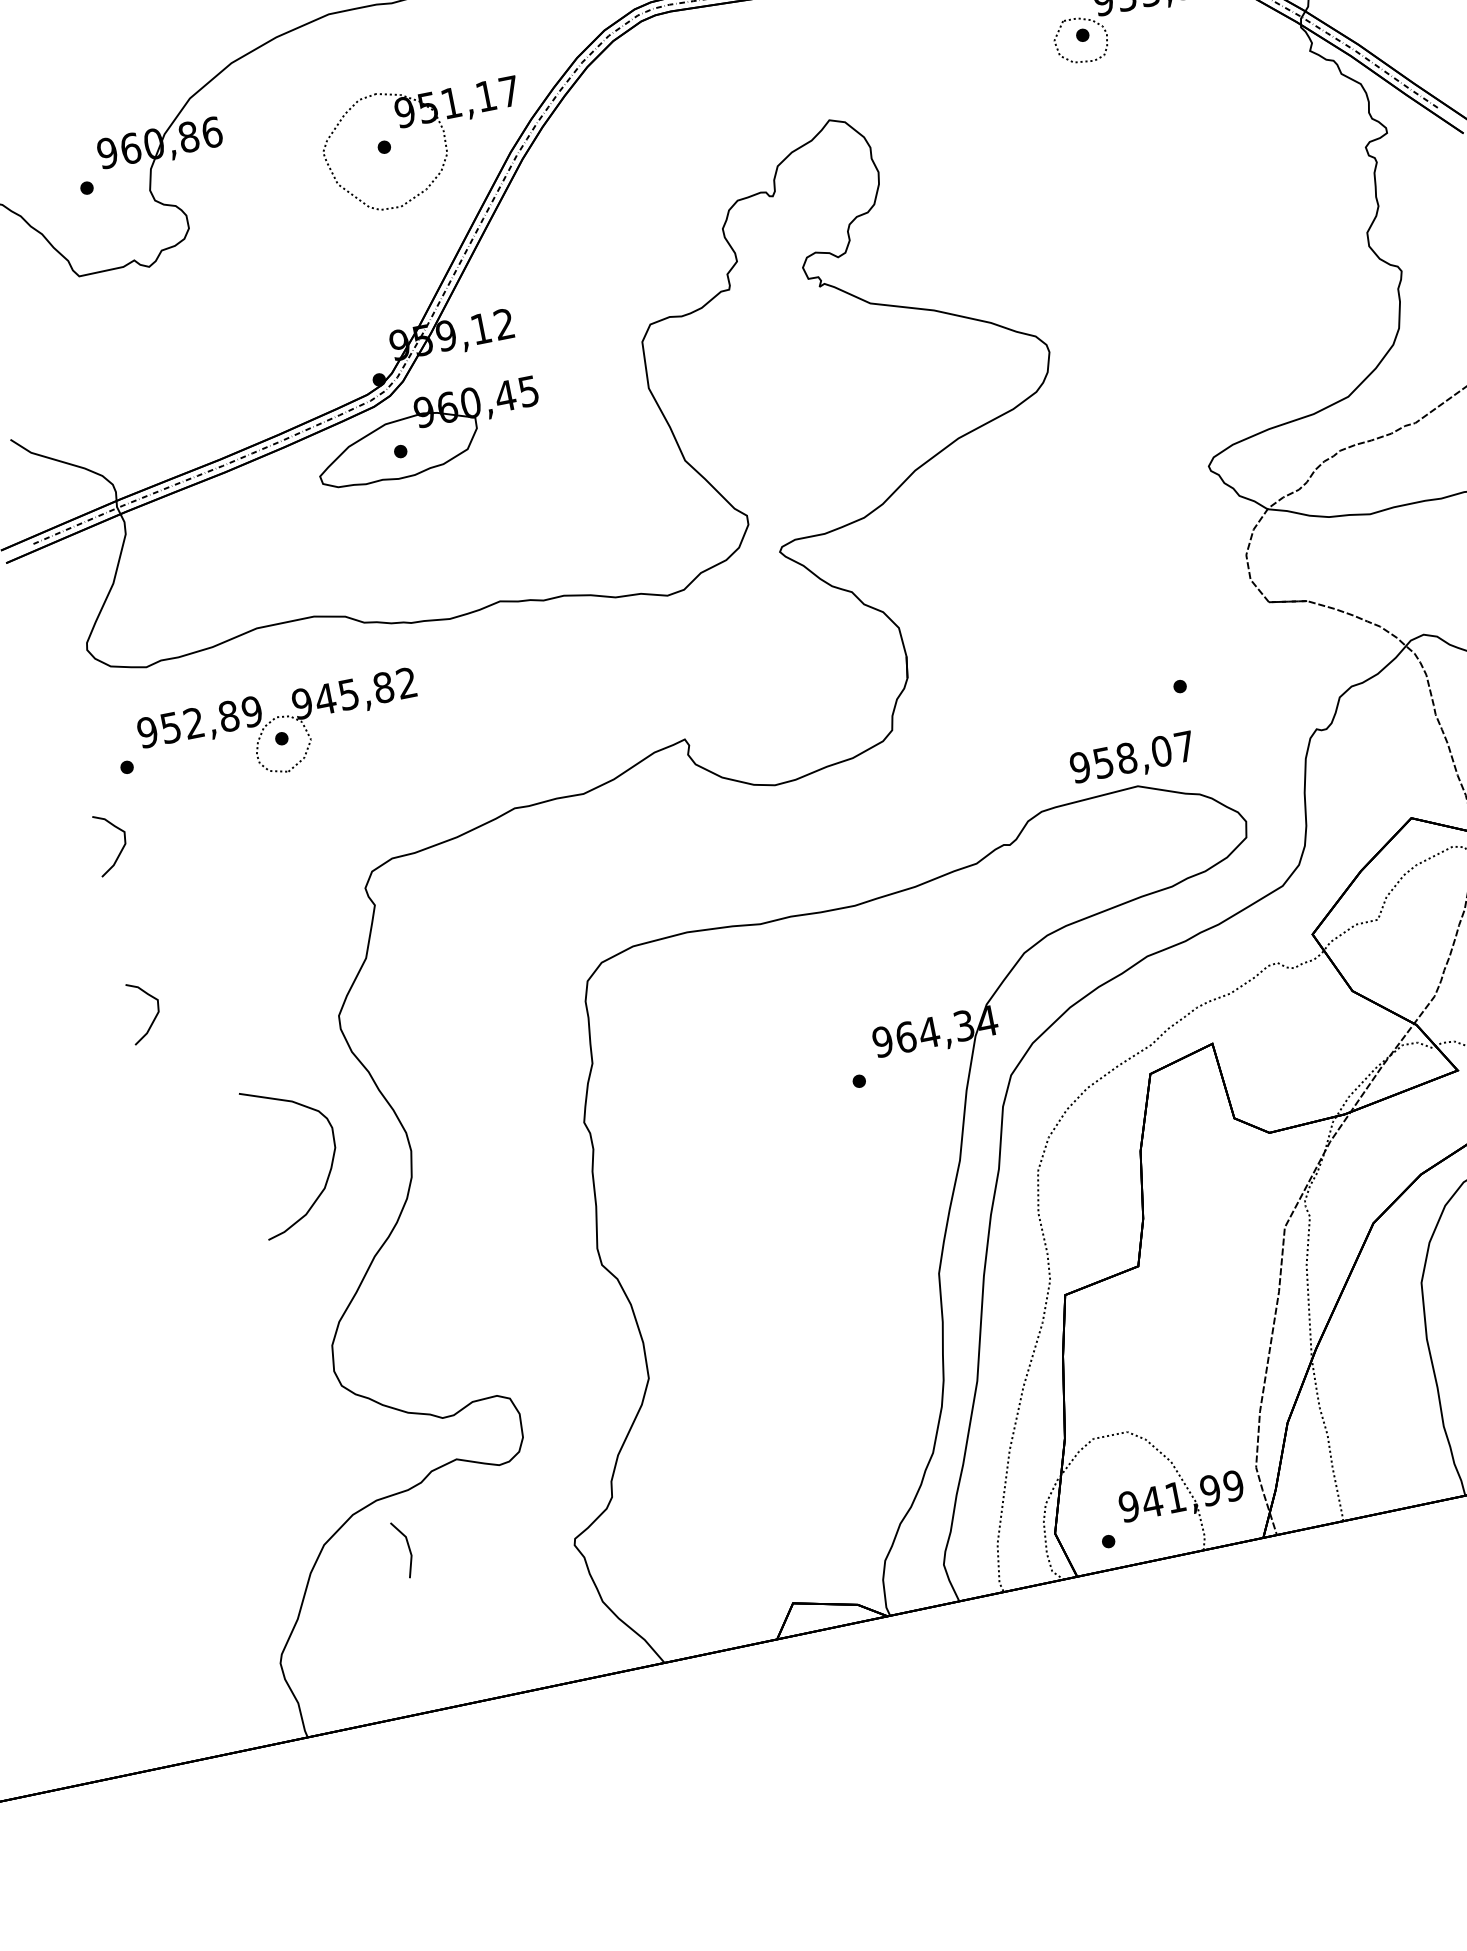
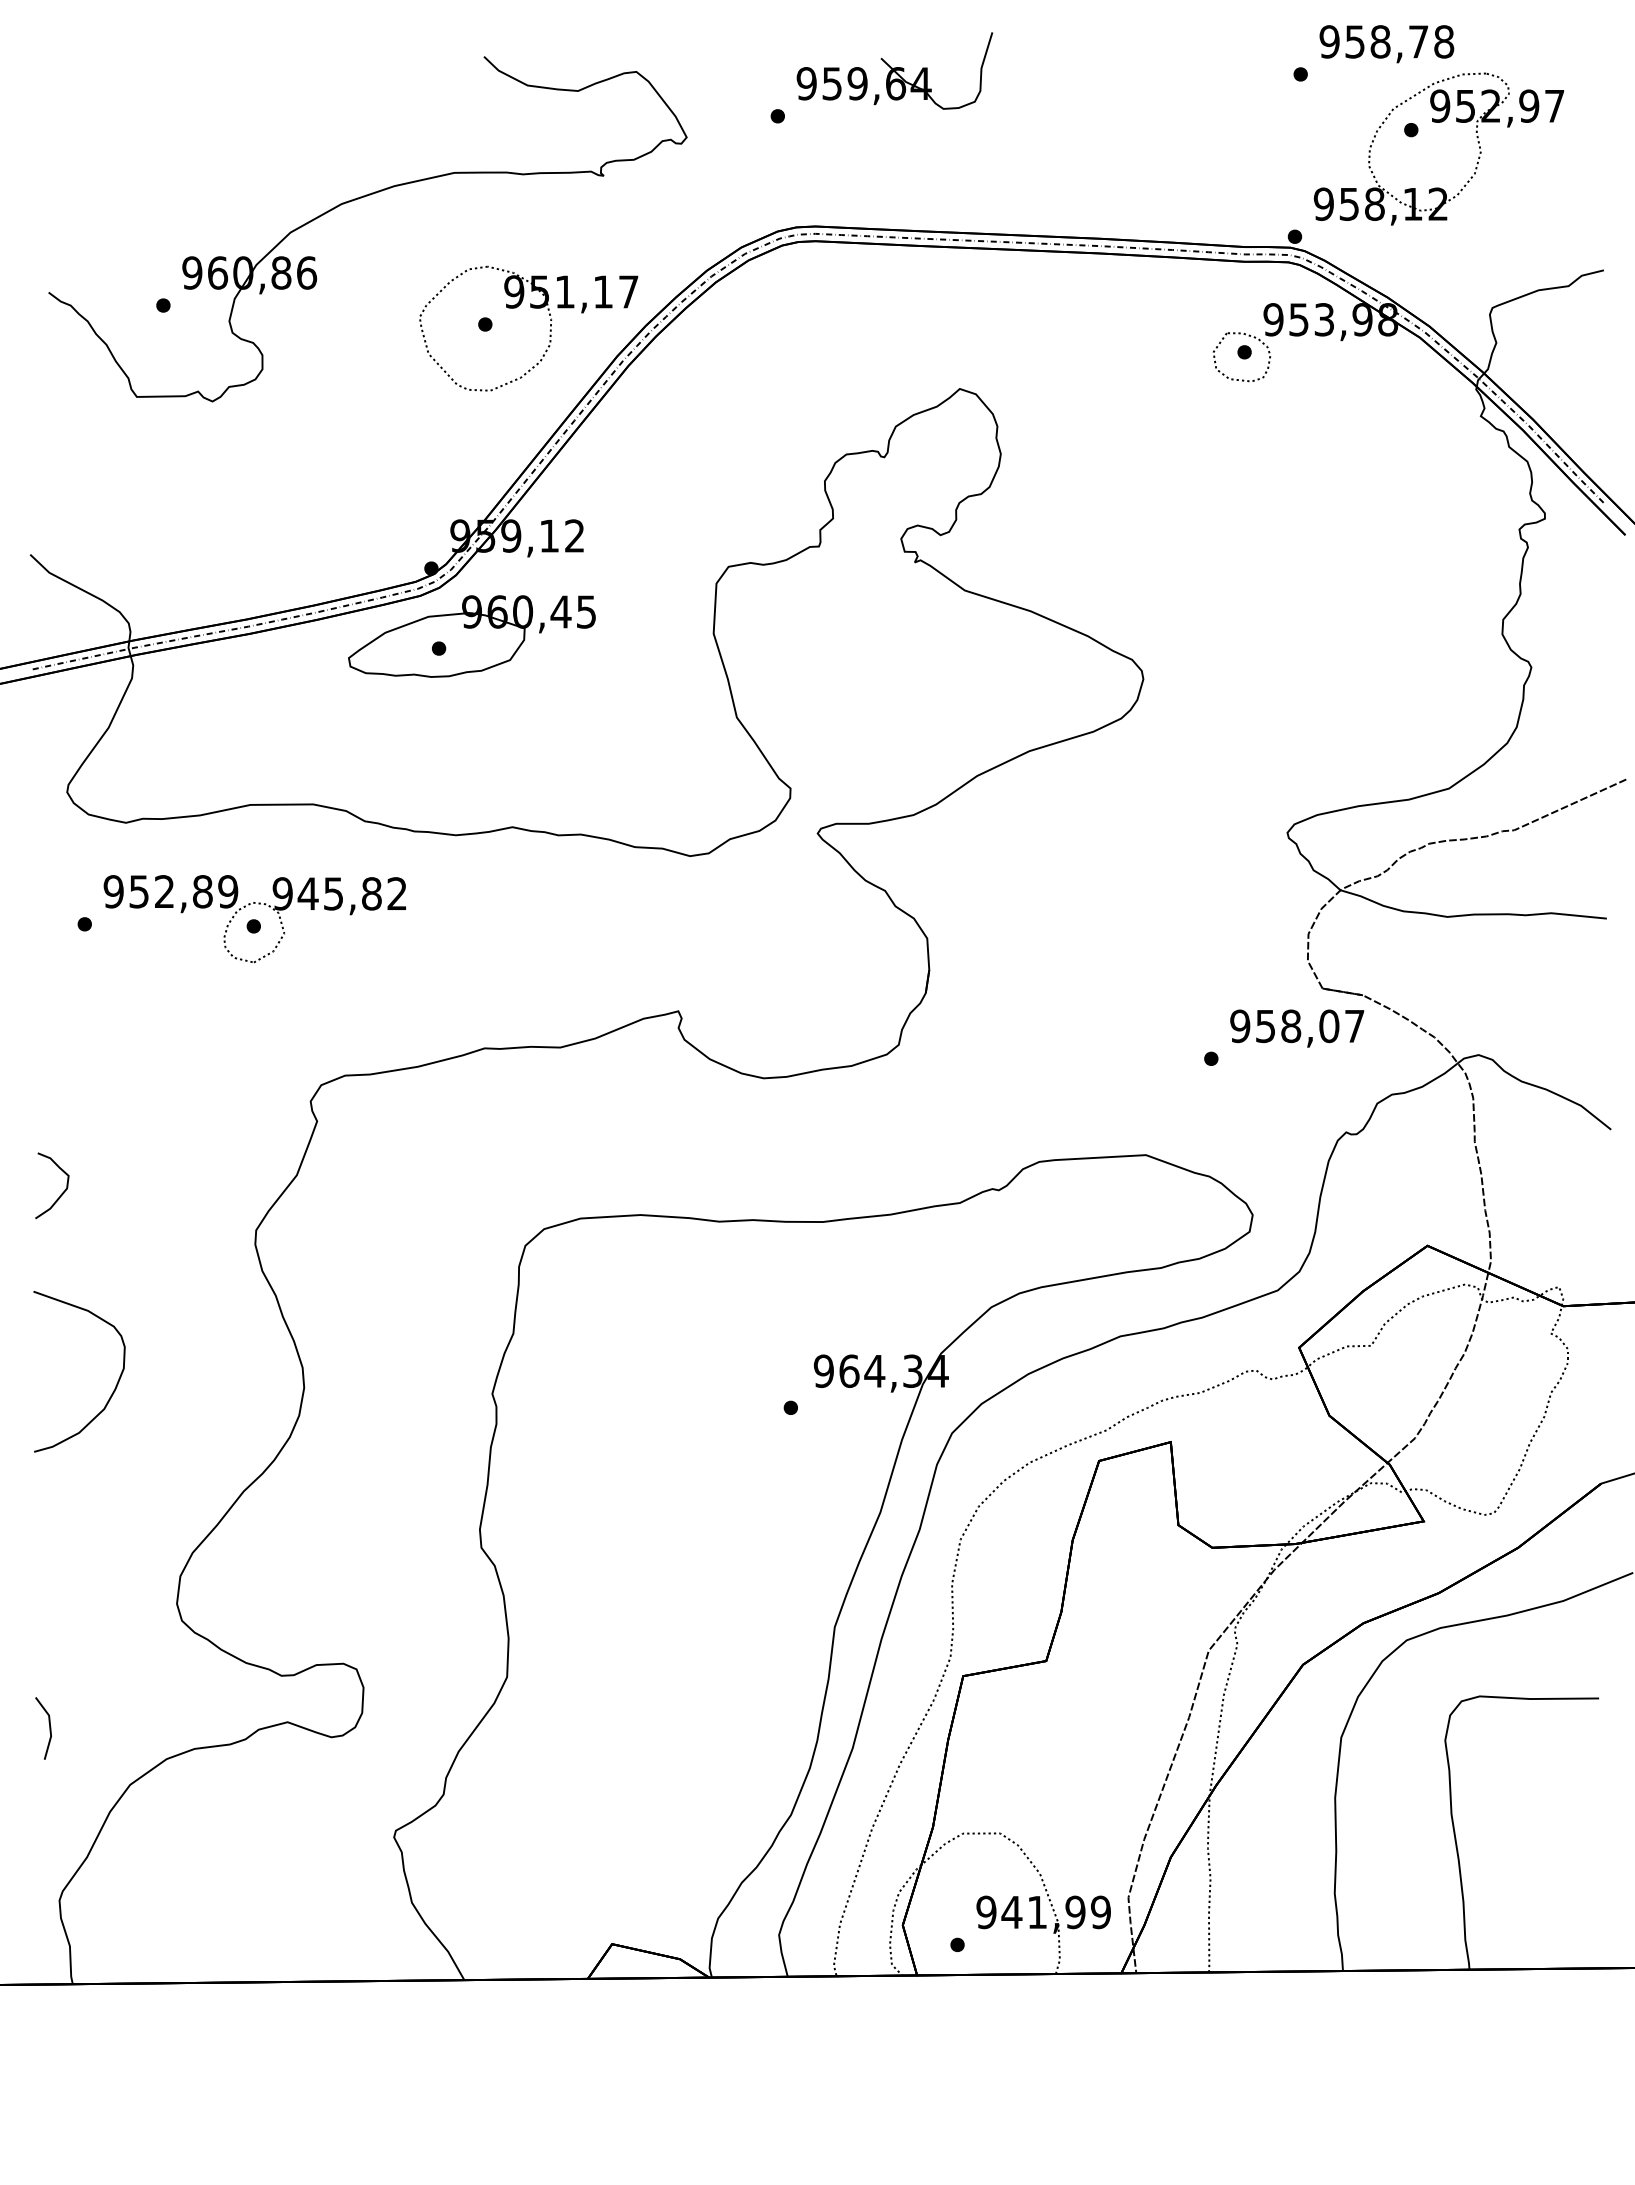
text: (1132, 759) -> (1297, 1028), moved
curve: (121, 849) -> (61, 1009), removed
curve: (331, 1162) -> (116, 1383), moved
line: (408, 1548) -> (49, 1728), moved

